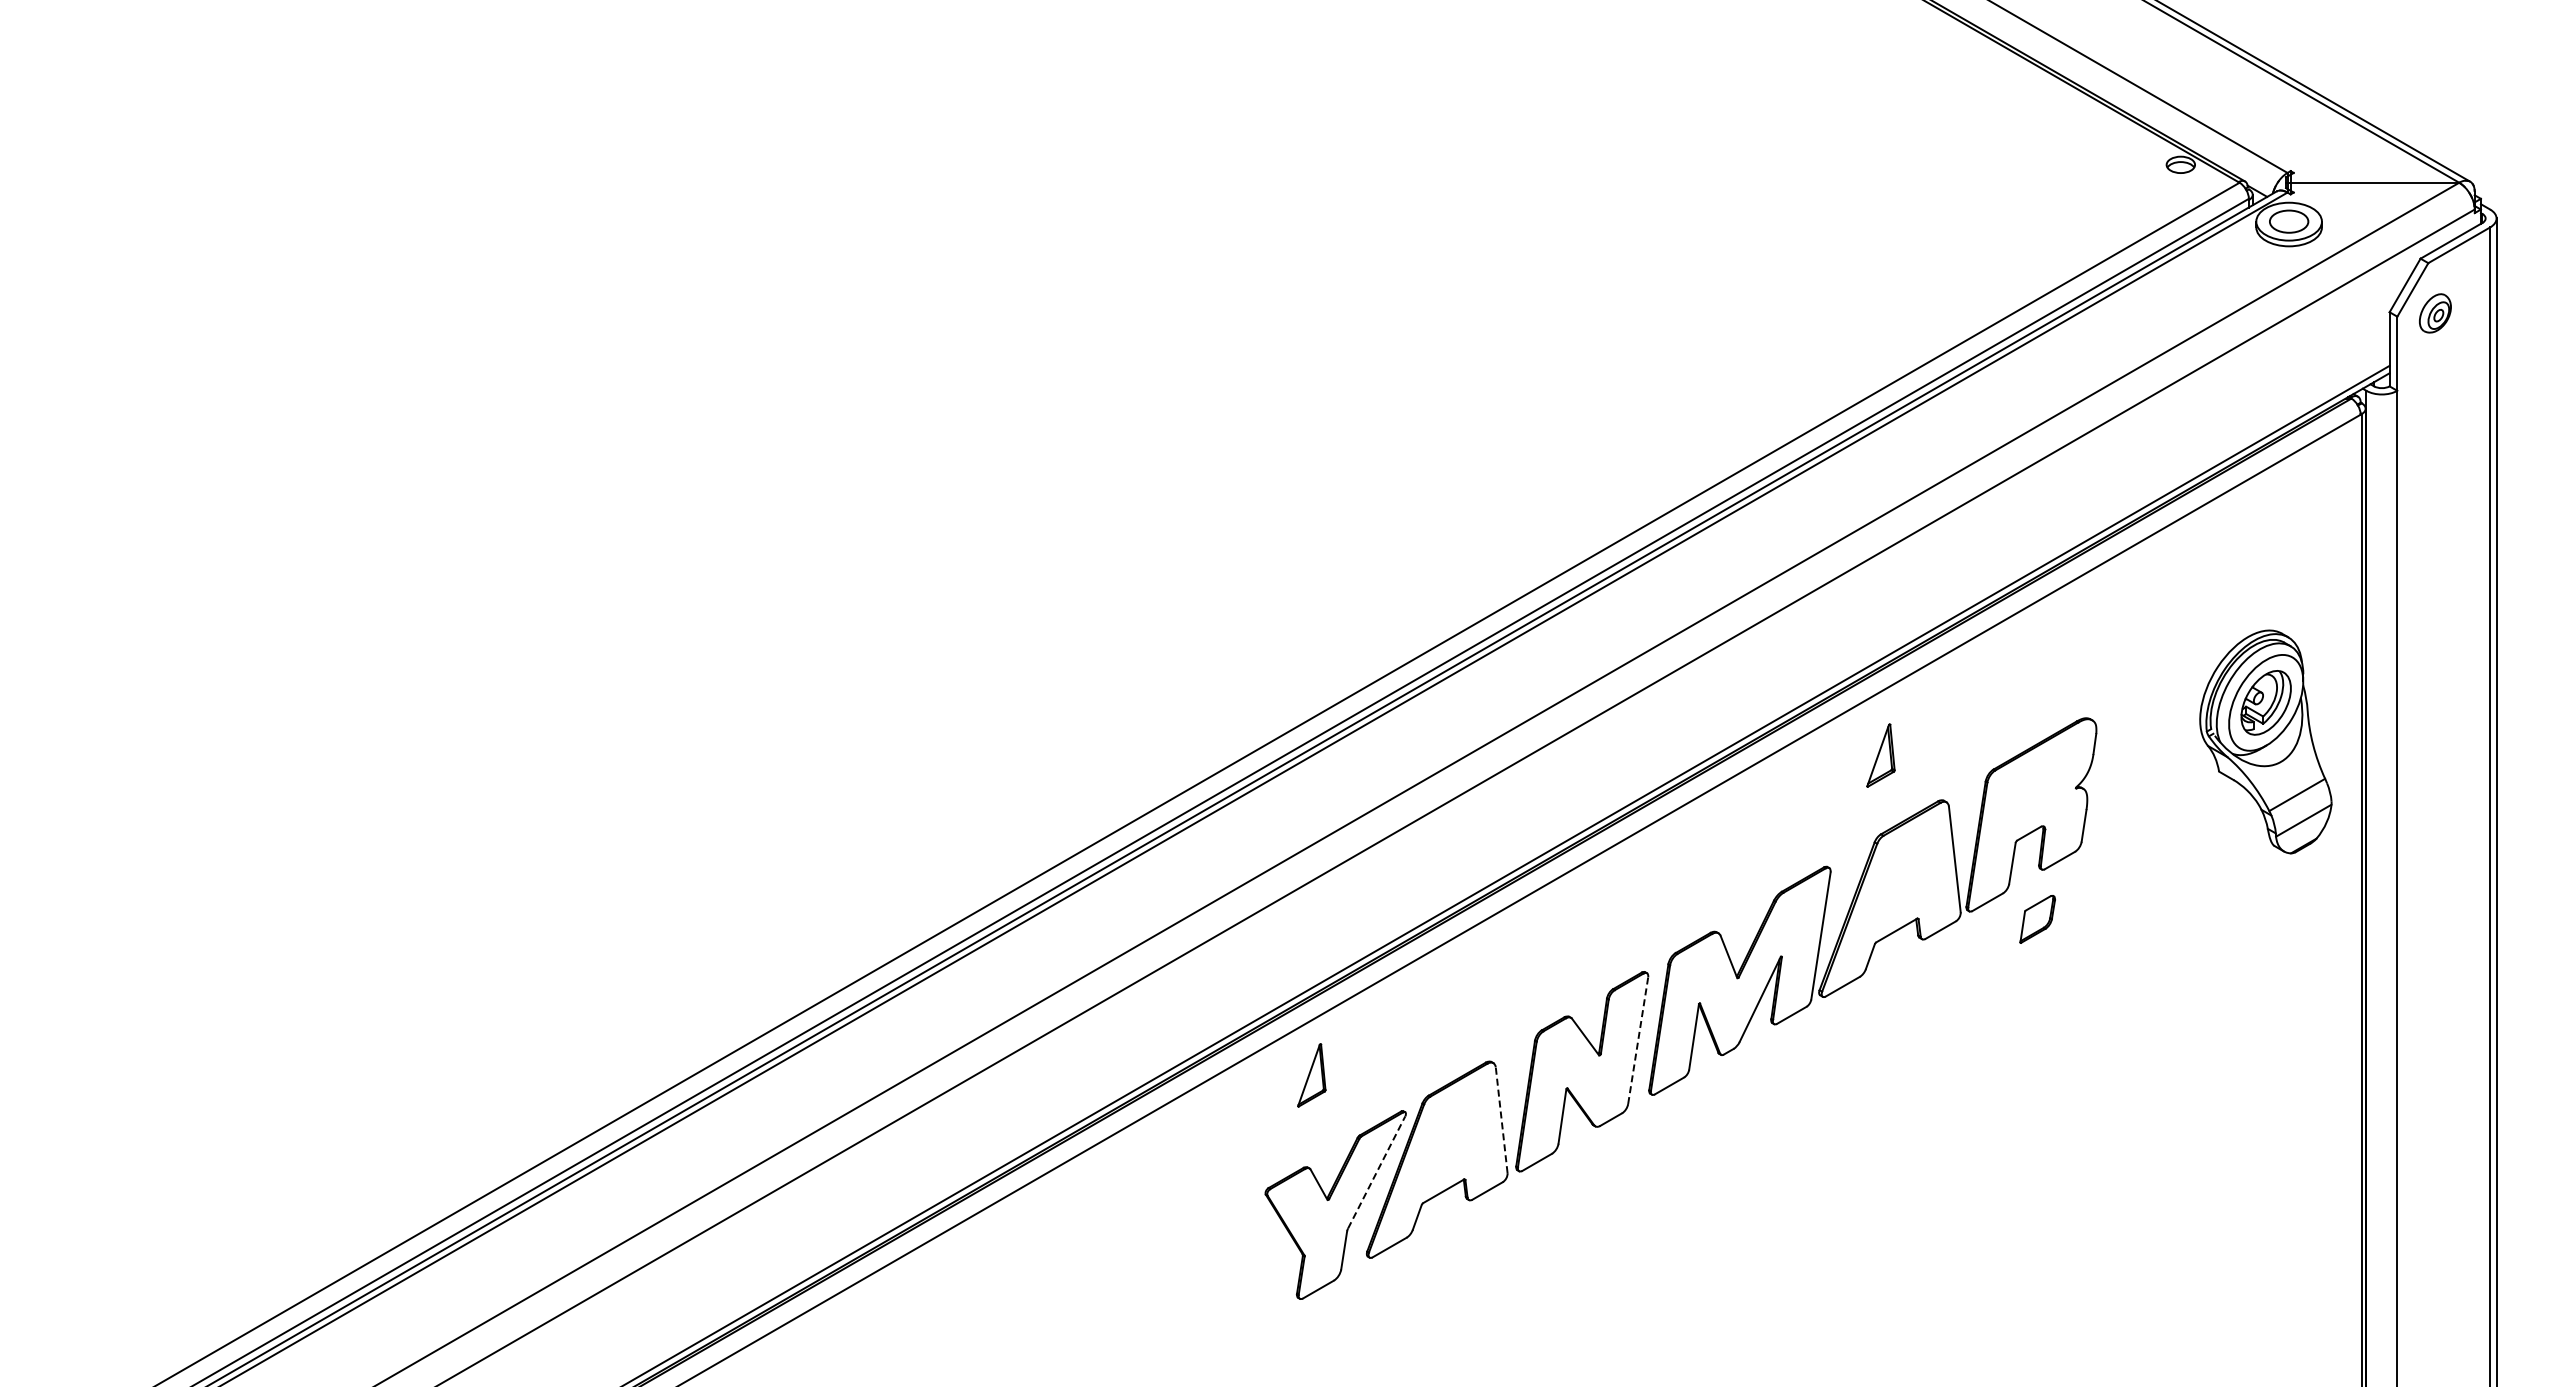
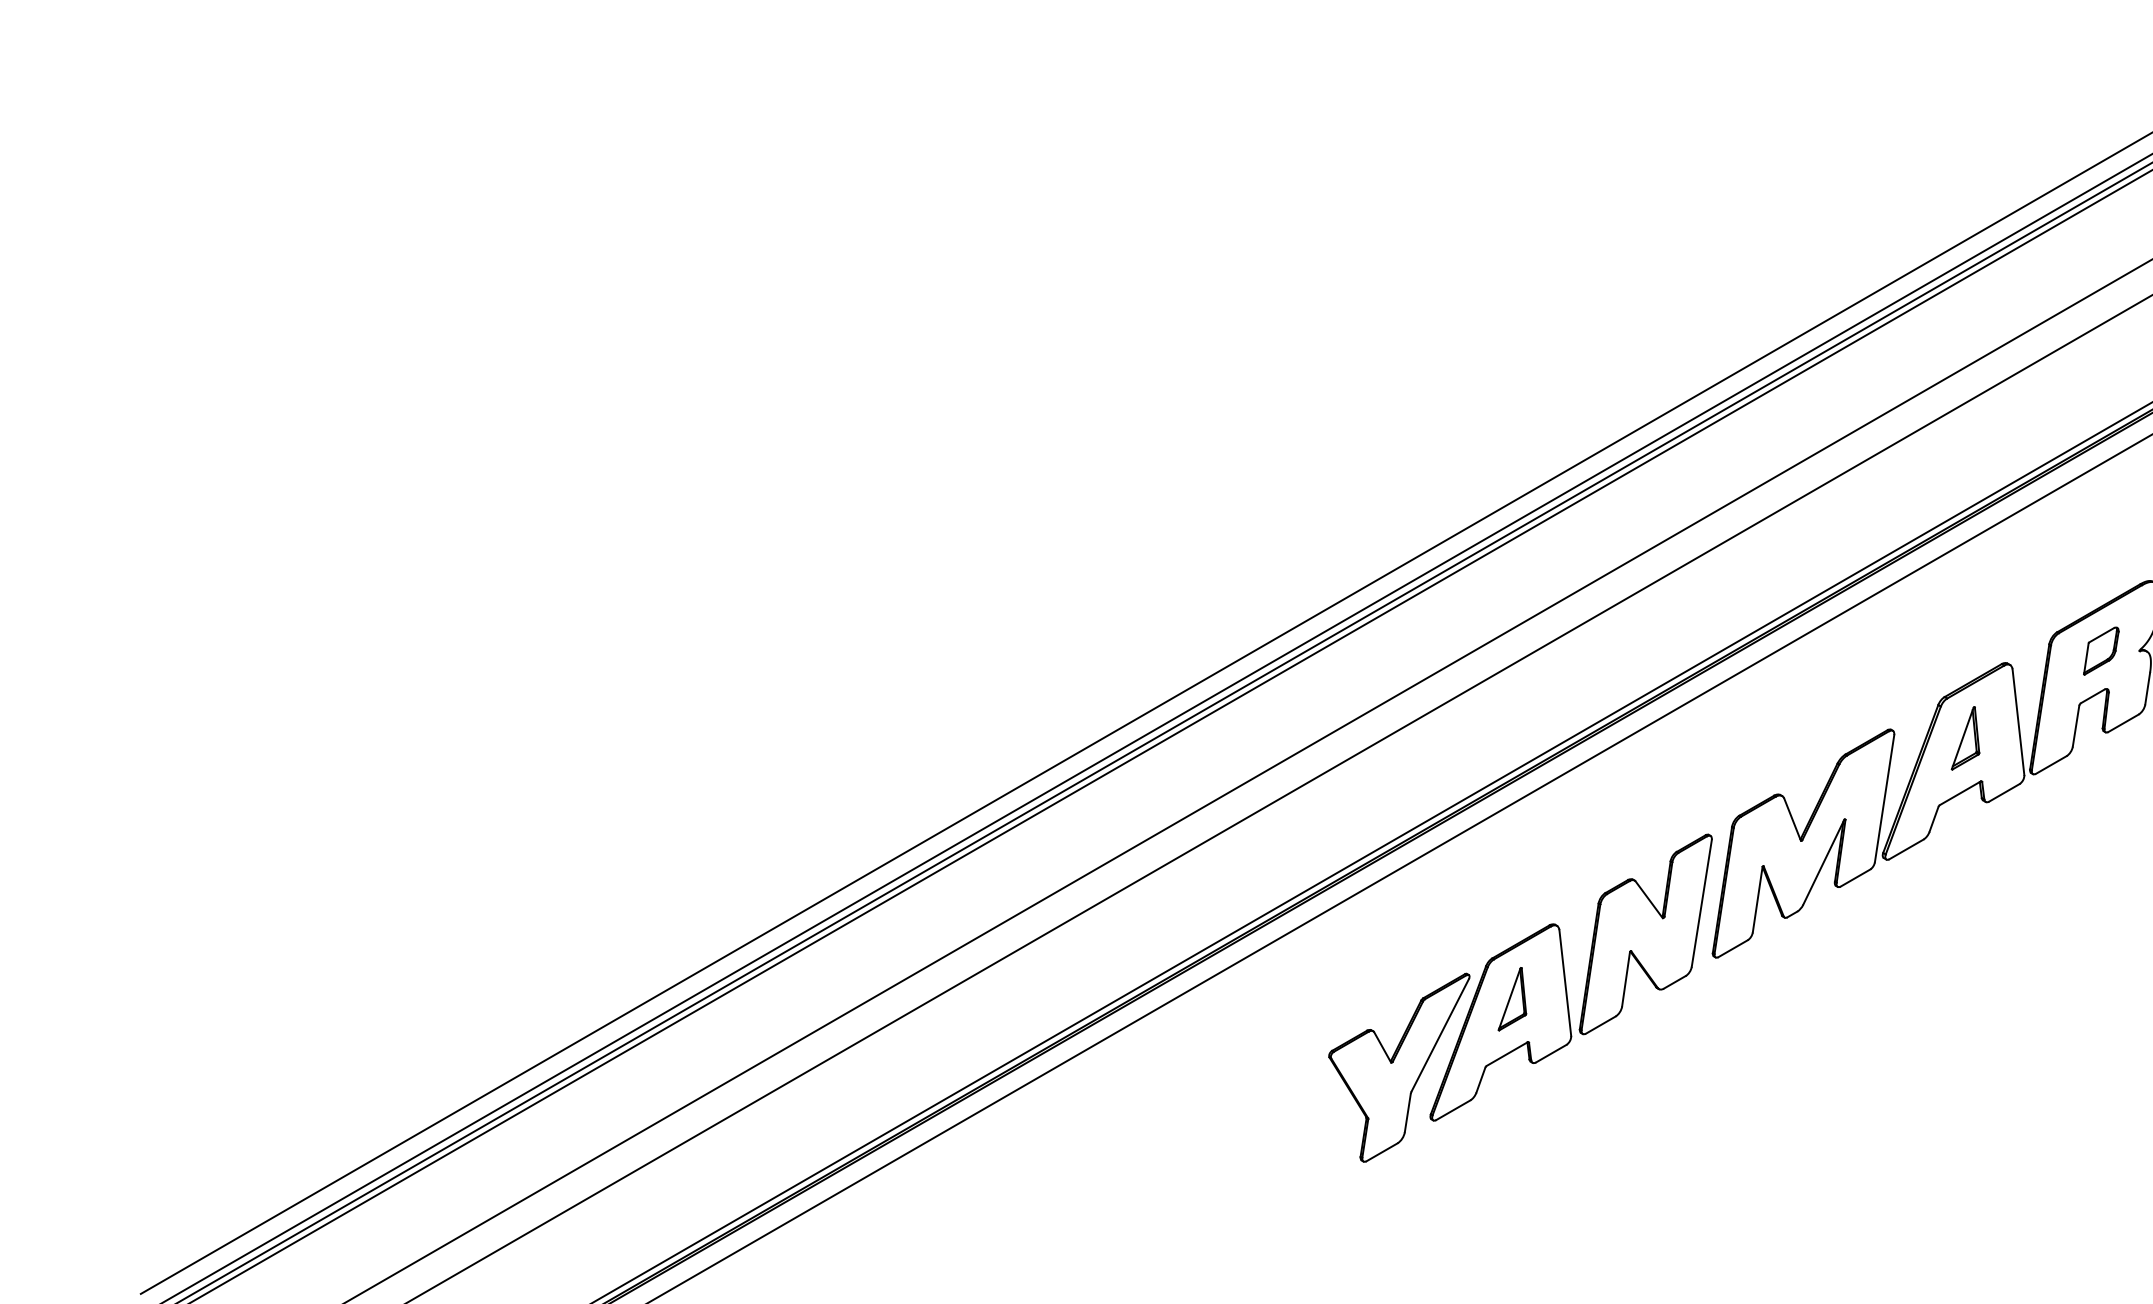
part: (1880, 755) -> (1965, 738), moved
part: (2037, 919) -> (2101, 651), moved
line: (1638, 1040) -> (1702, 903), dashed -> solid
part: (1311, 1075) -> (1512, 999), moved
line: (1501, 1119) -> (1565, 982), dashed -> solid
line: (1376, 1172) -> (1440, 1035), dashed -> solid

